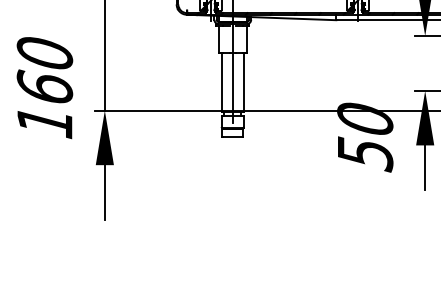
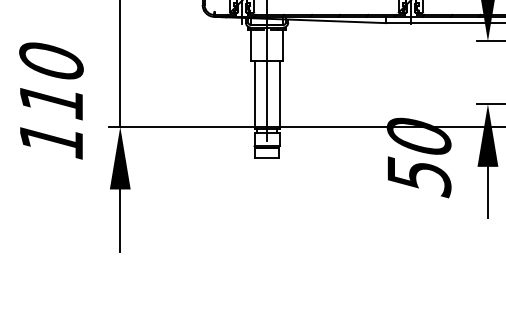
text: (44, 86) -> (50, 99), 160 -> 110

